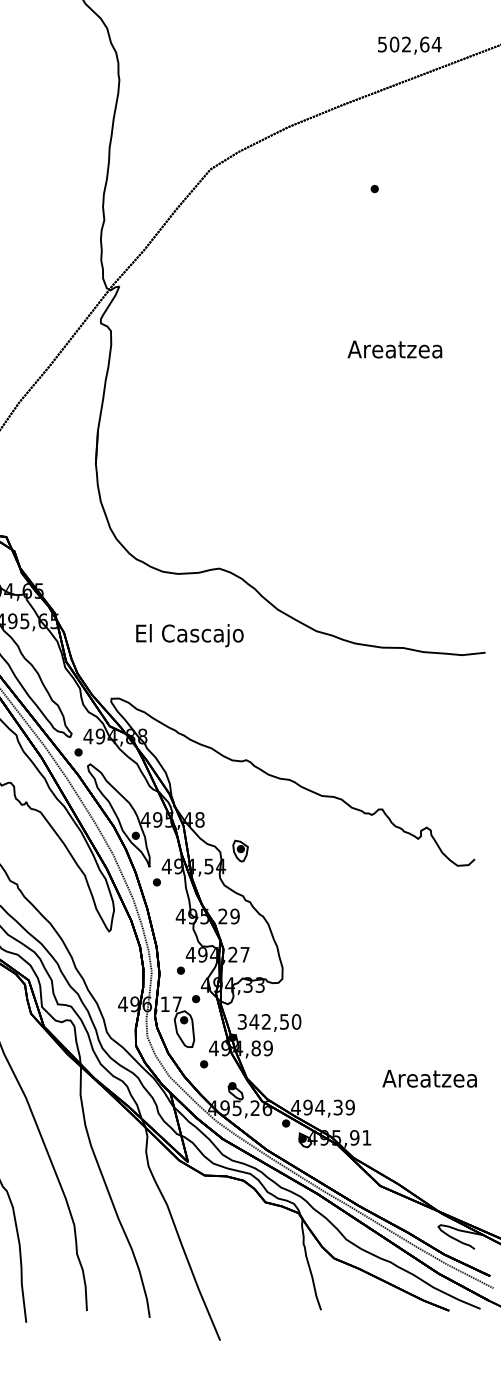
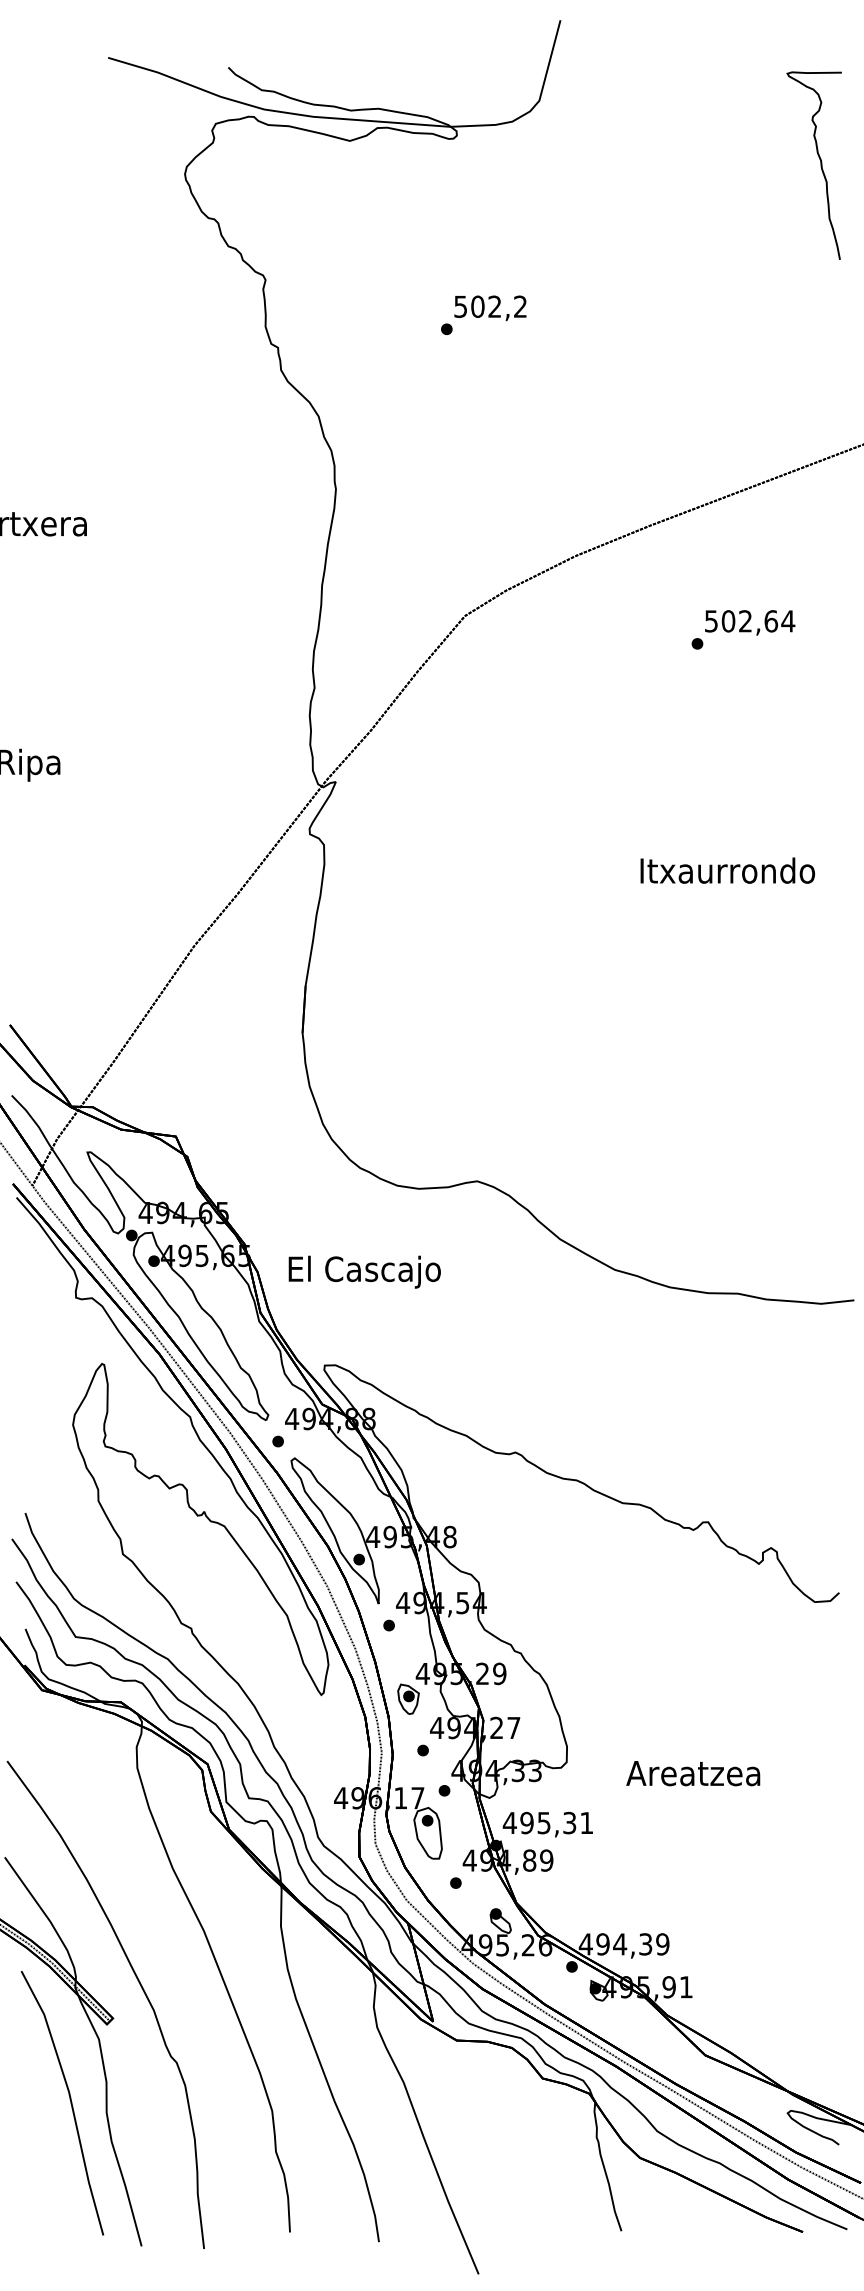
text: (410, 45) -> (750, 622), moved
text: (395, 349) -> (727, 870), Areatzea -> Itxaurrondo
text: (189, 635) -> (364, 1271), moved
part: (240, 850) -> (408, 1698), moved
text: (268, 1021) -> (547, 1822), 342,50 -> 495,31
text: (429, 1078) -> (693, 1773), moved

